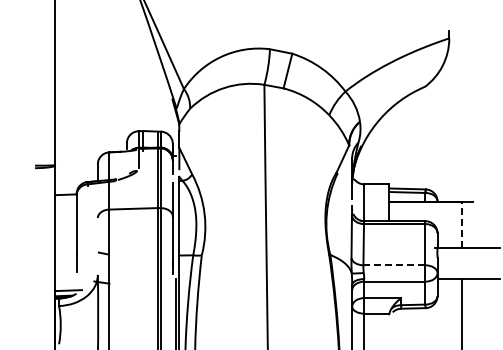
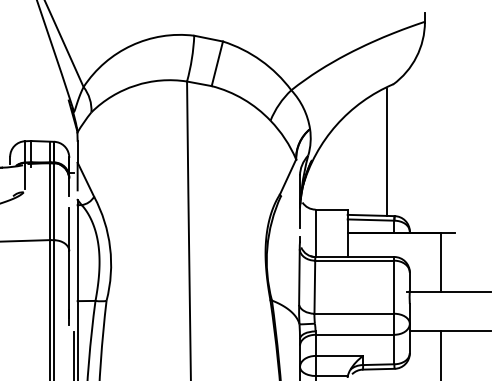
line: (419, 139) -> (386, 151), added
line: (462, 225) -> (441, 262), dashed -> solid
line: (394, 265) -> (354, 313), dashed -> solid

